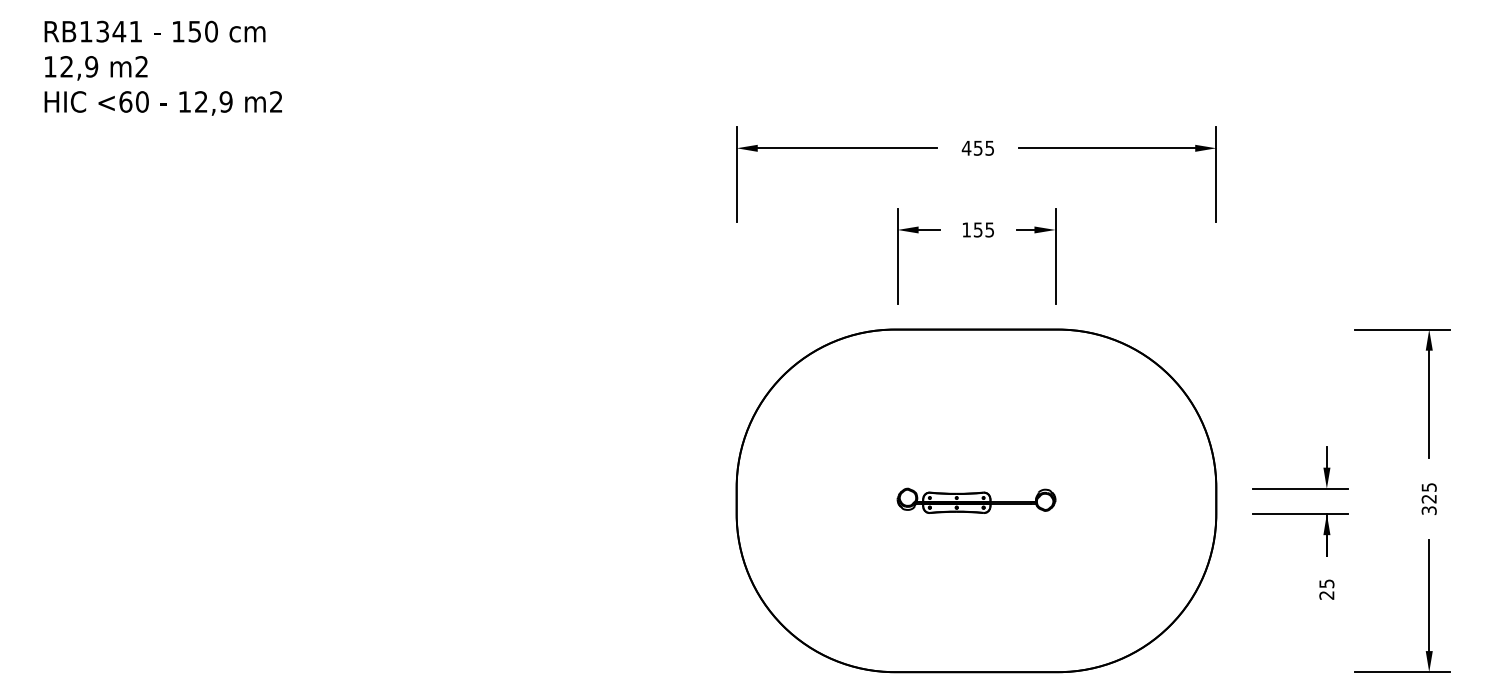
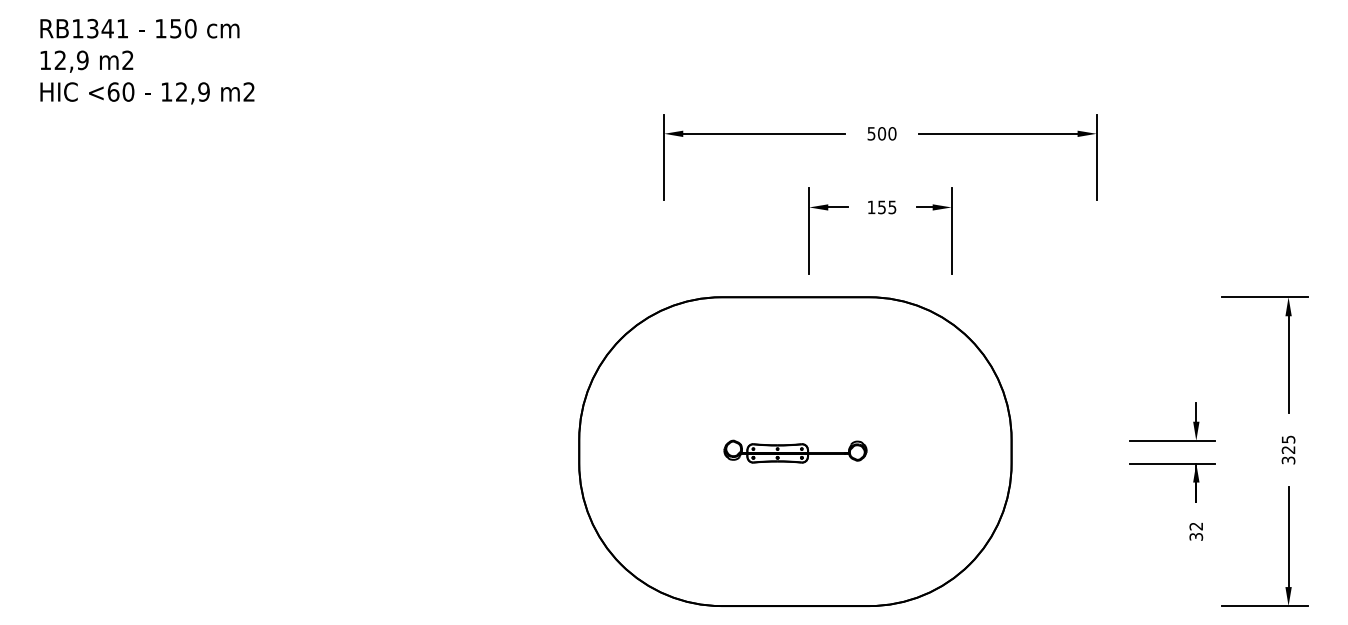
text: (977, 147) -> (881, 133), 455 -> 500
part: (976, 500) -> (795, 451), moved
text: (1327, 589) -> (1196, 531), 25 -> 32

